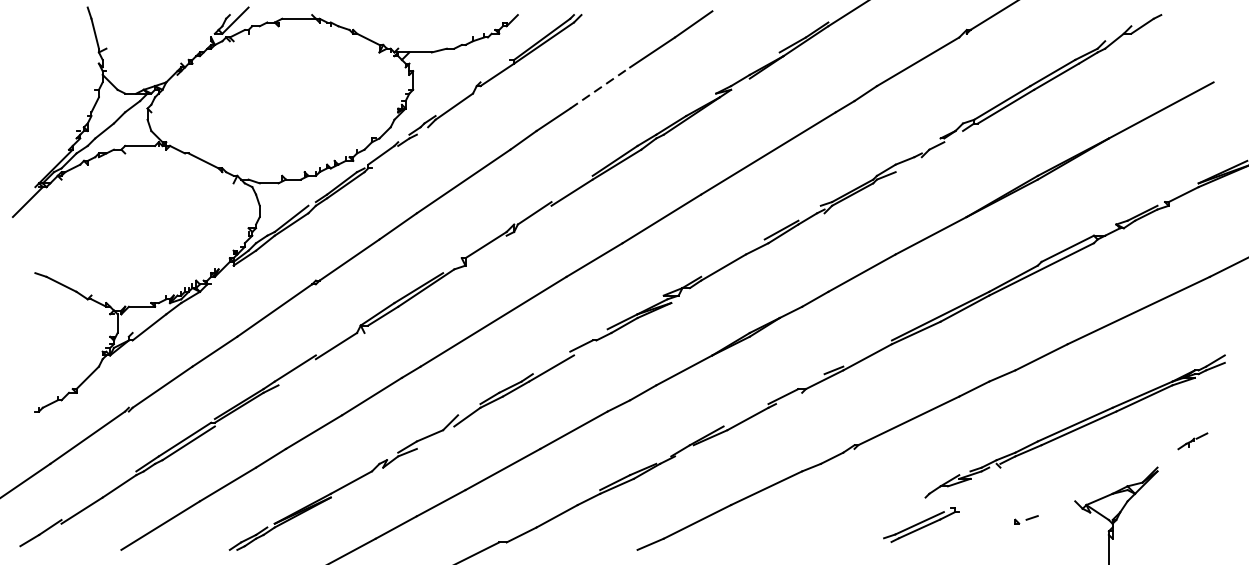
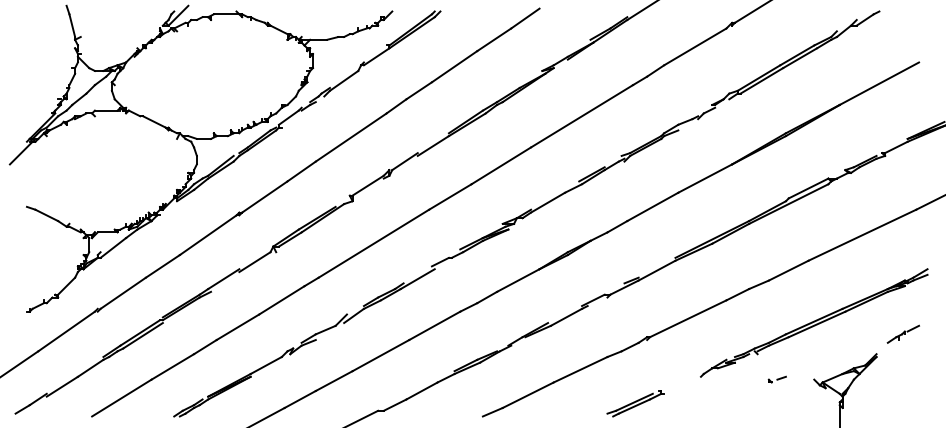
line: (601, 87) -> (455, 66), dashed -> solid
part: (1191, 440) -> (902, 333), size x1.43
part: (1025, 519) -> (776, 379), moved
part: (921, 524) -> (635, 403), moved

